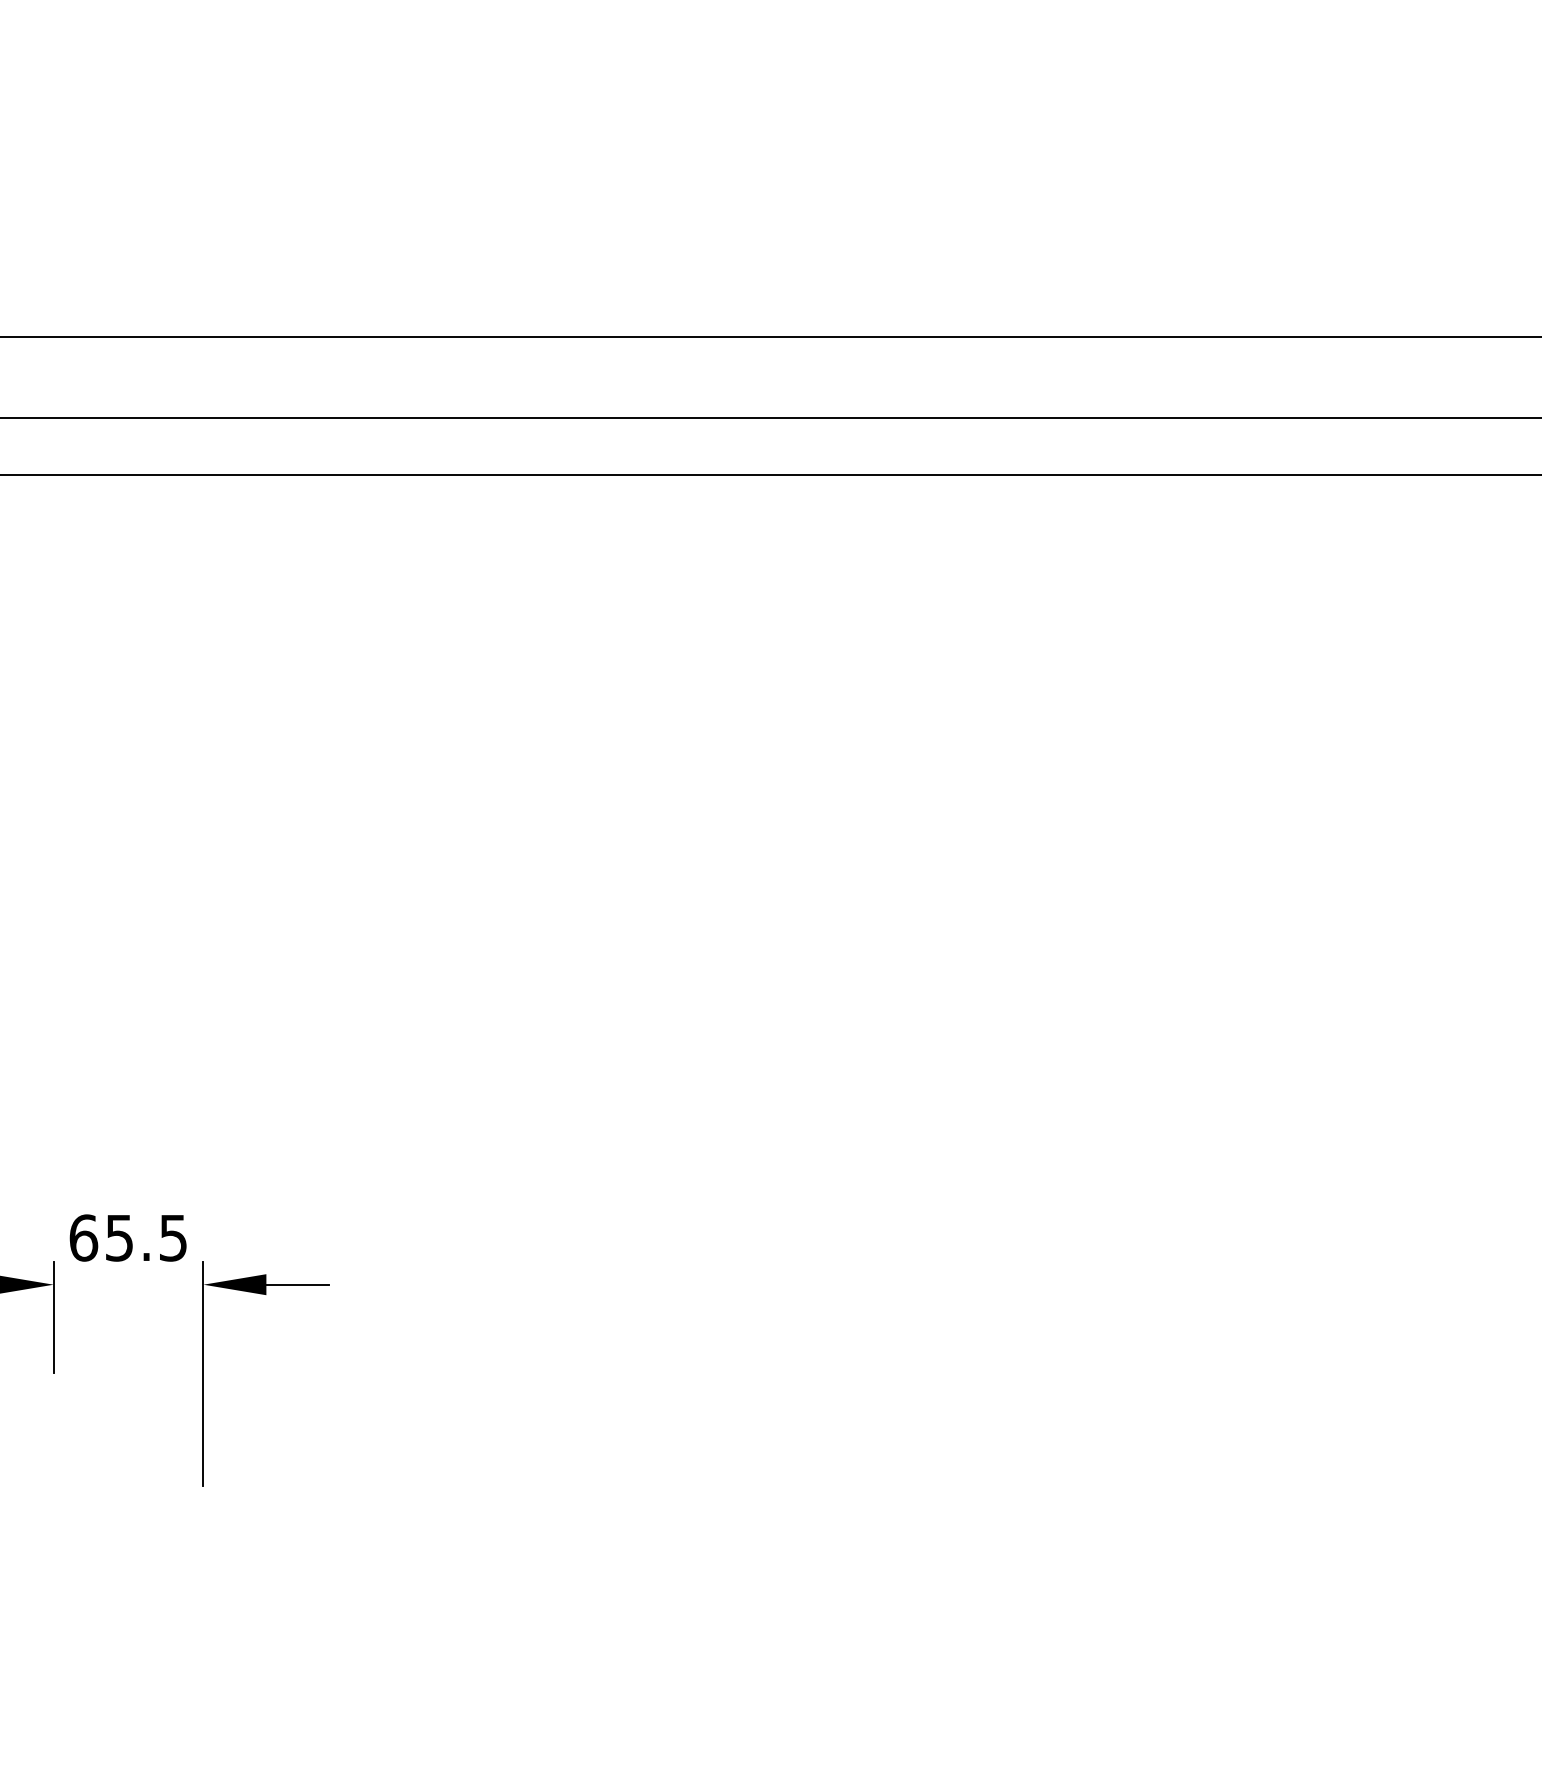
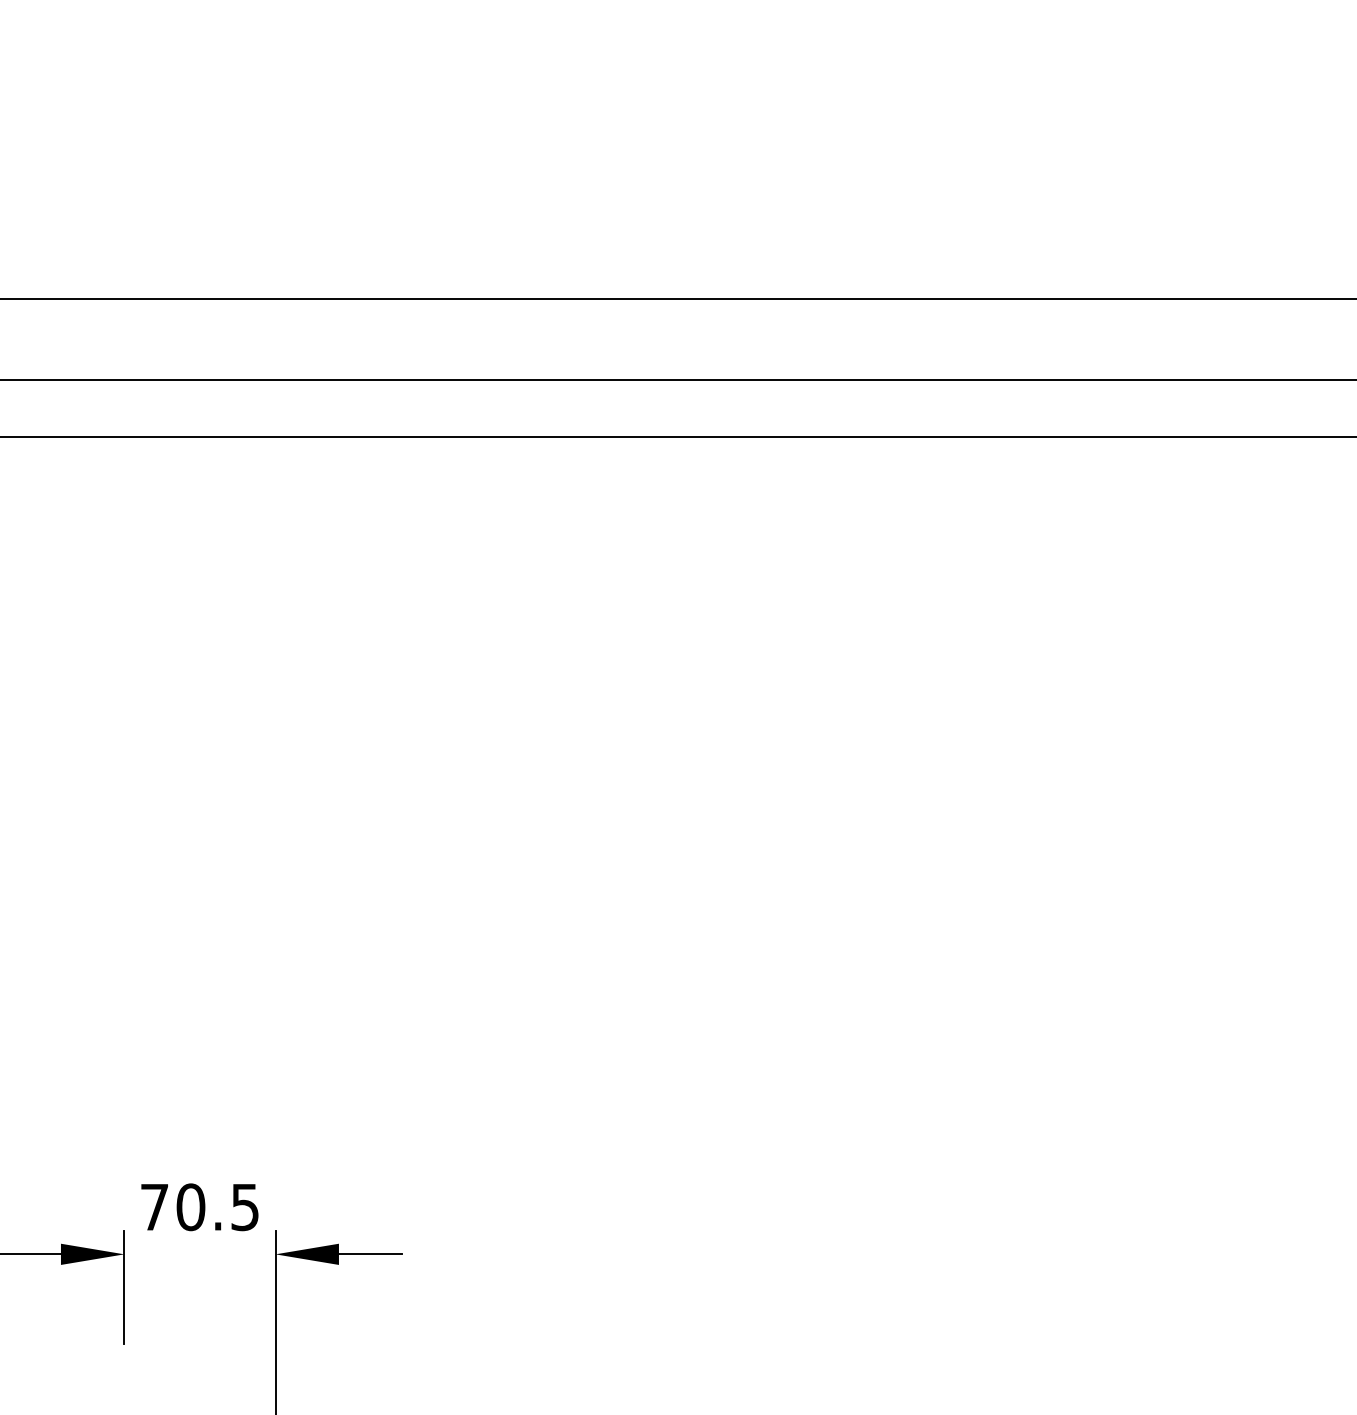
text: (101, 1237) -> (172, 1206), 65.5 -> 70.5

